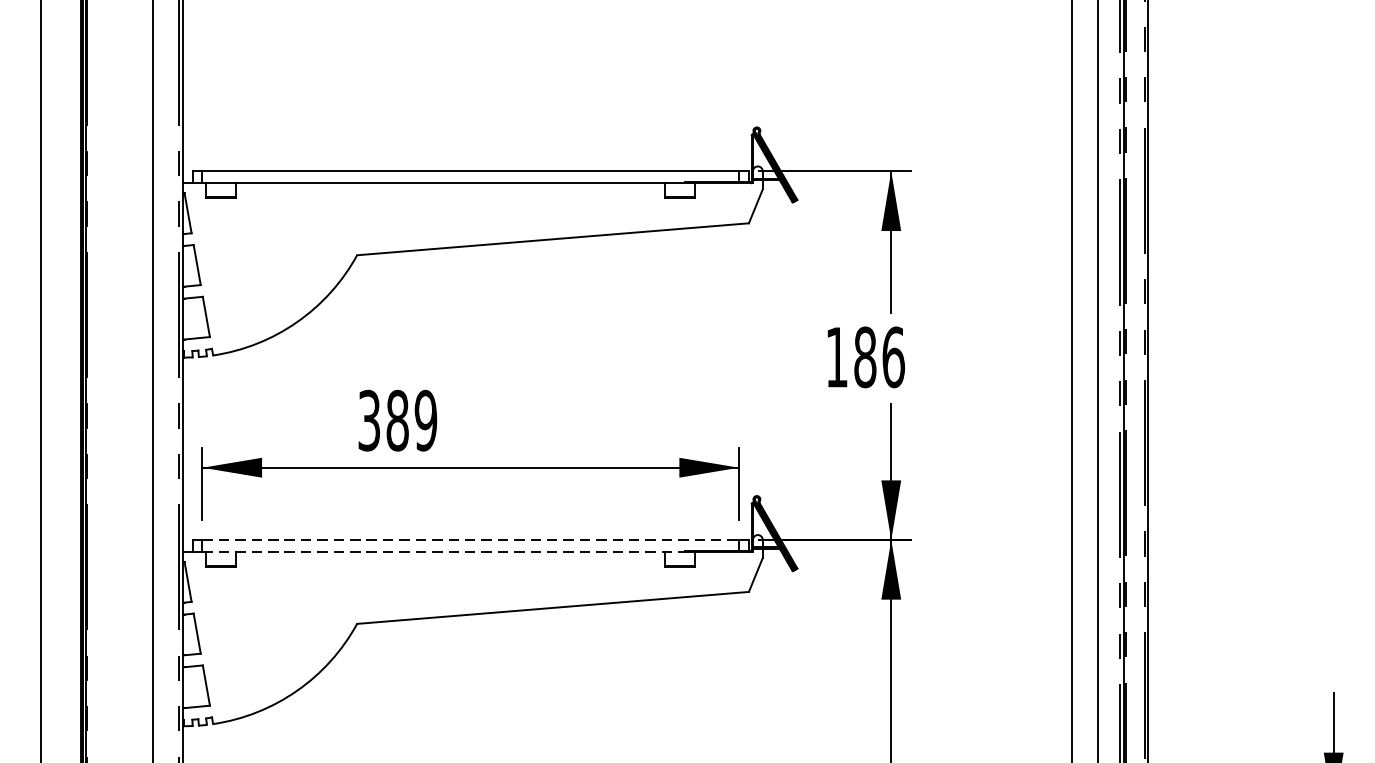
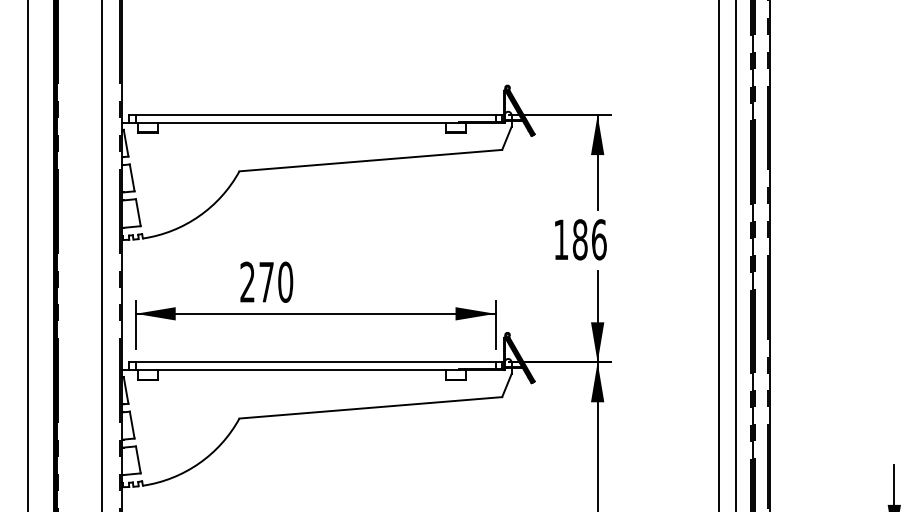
text: (397, 419) -> (266, 281), 389 -> 270
line: (470, 540) -> (315, 362), dashed -> solid
line: (443, 552) -> (297, 370), dashed -> solid

